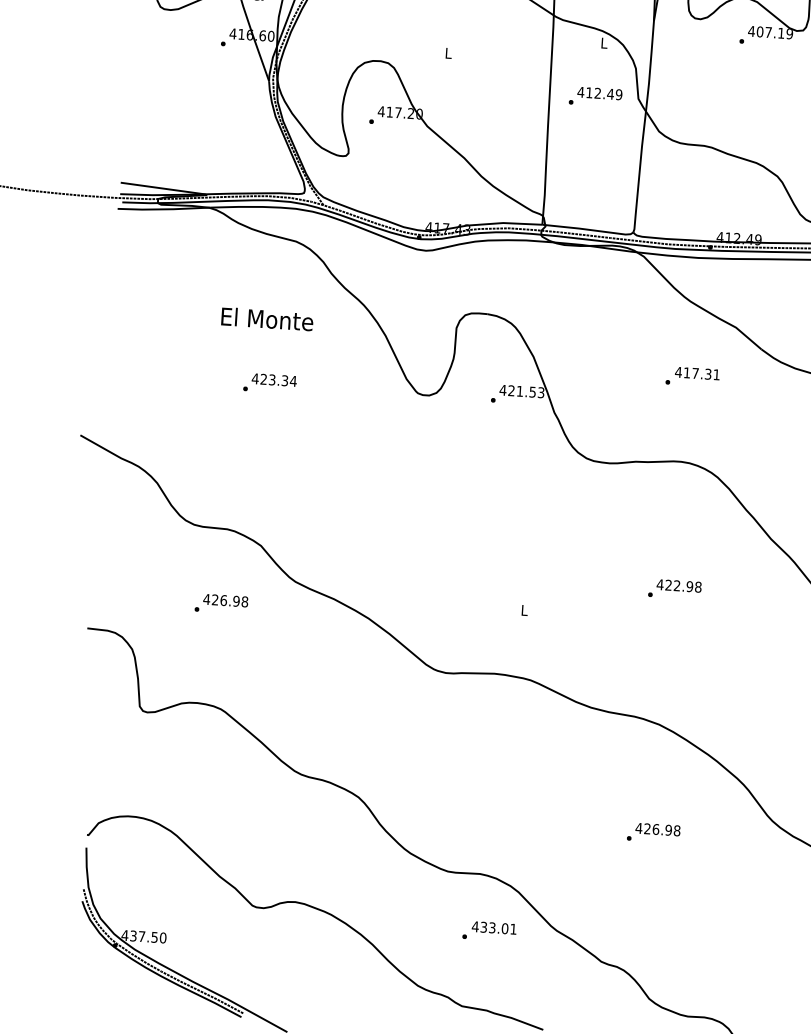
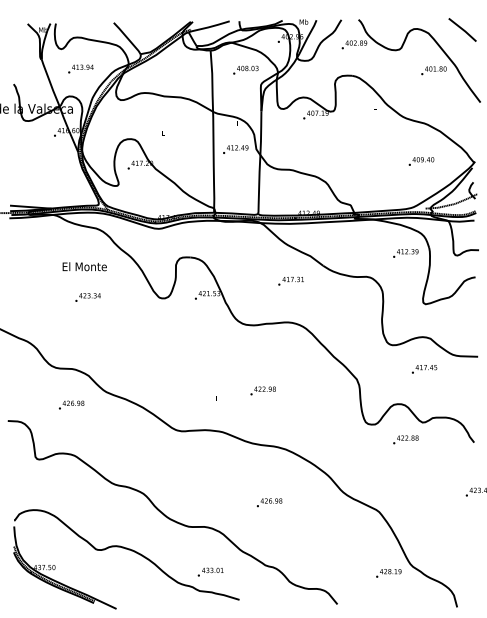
text: (673, 588) -> (262, 390), moved
text: (653, 832) -> (269, 502), moved
text: (489, 929) -> (210, 571), moved

